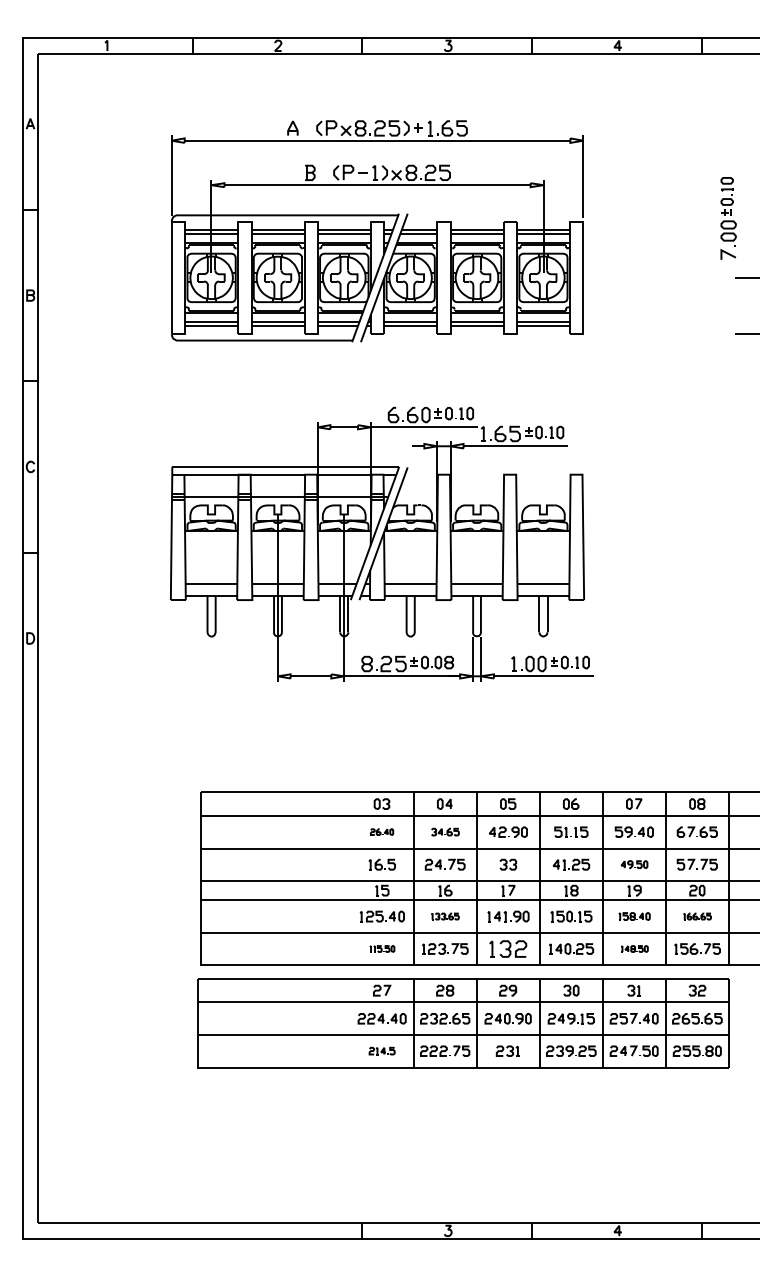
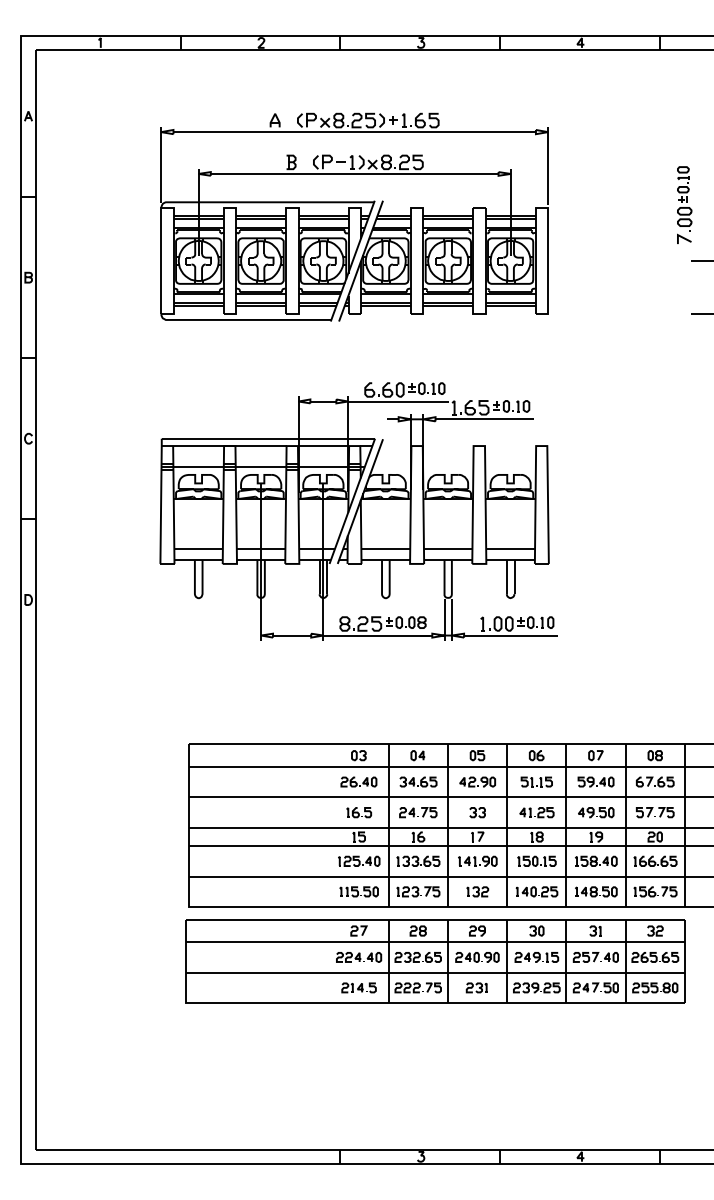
part: (381, 831) -> (358, 781), size x1.67
part: (445, 831) -> (418, 781), size x1.43
part: (634, 864) -> (596, 812), size x1.43
part: (445, 916) -> (418, 861), size x1.67
part: (634, 916) -> (596, 861), size x1.43
part: (697, 916) -> (655, 861), size x1.67
part: (382, 948) -> (359, 891), size x1.67
part: (508, 948) -> (477, 891), size x0.62
part: (634, 948) -> (596, 891), size x1.67
part: (381, 1050) -> (358, 987), size x1.43

